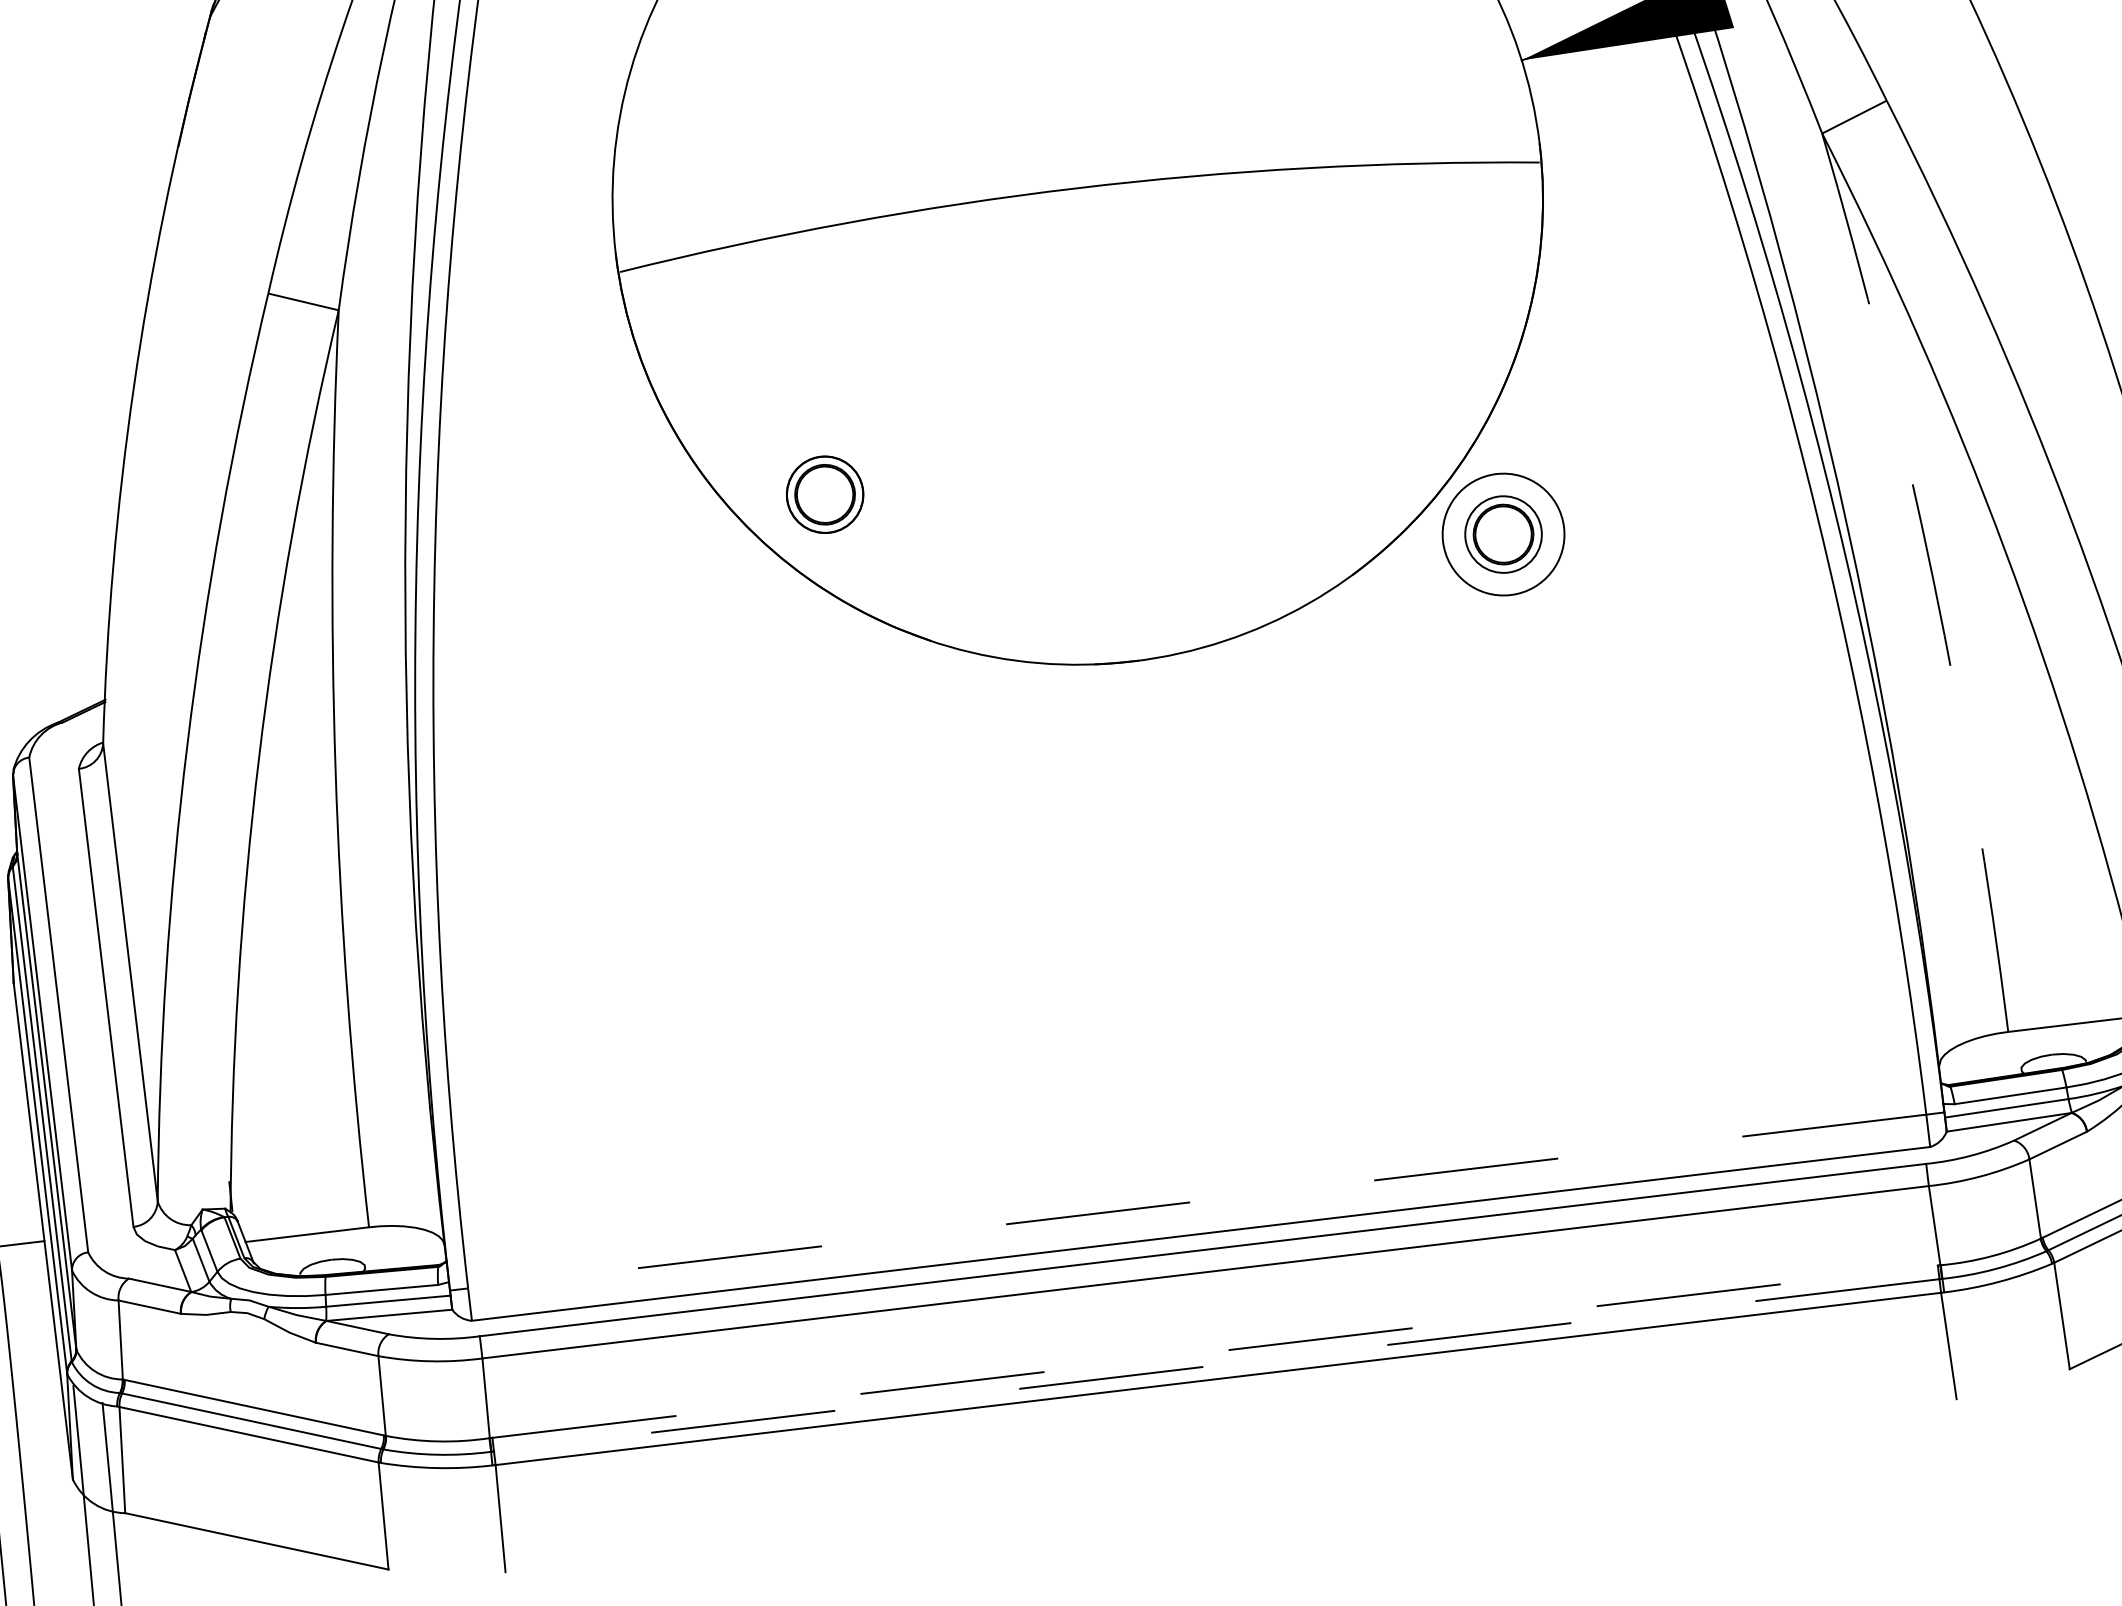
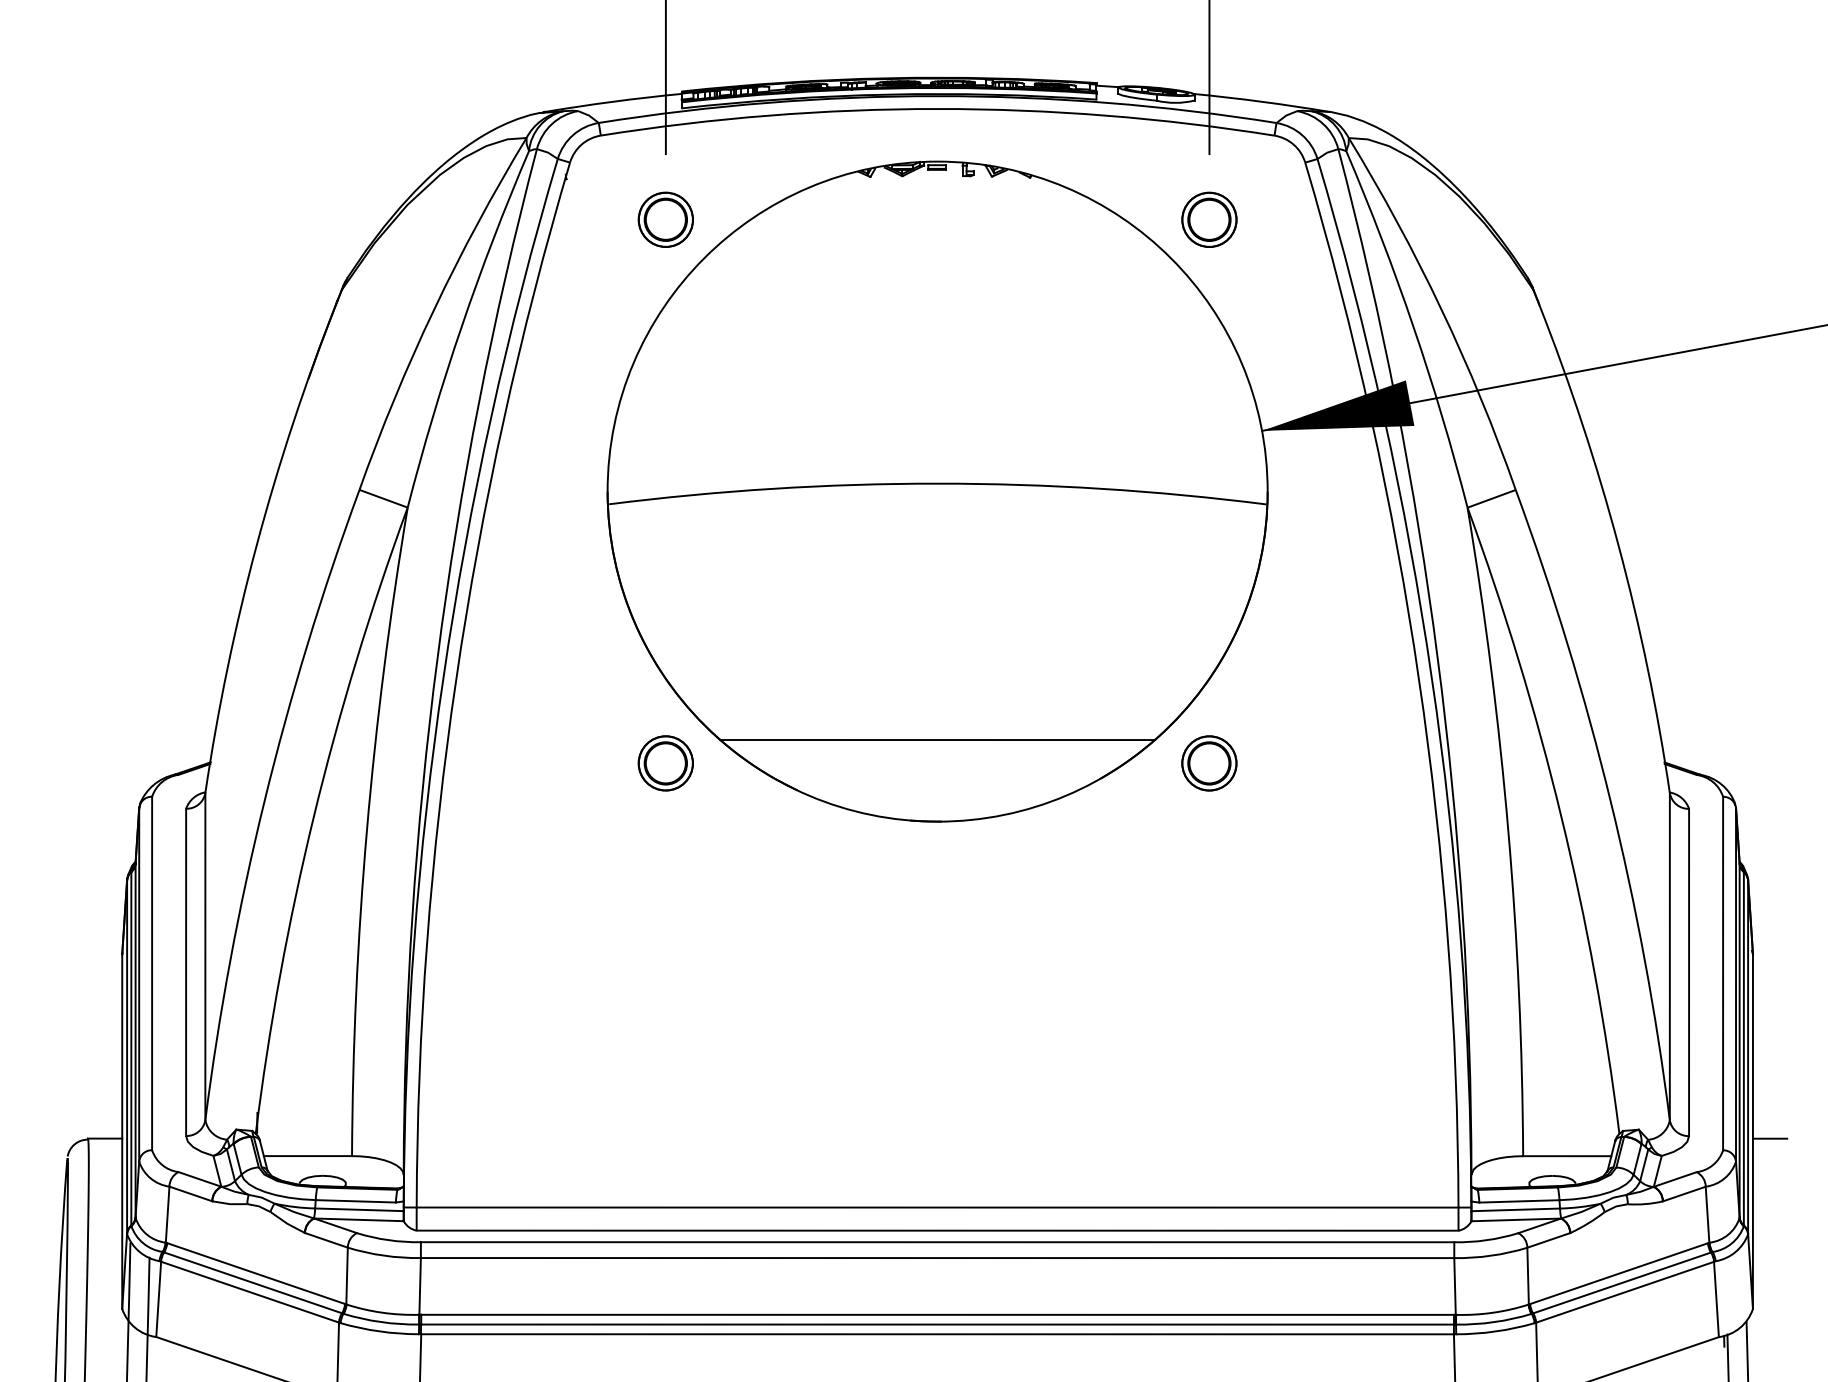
part: (824, 494) -> (665, 763), moved
circle: (1503, 534) -> (1209, 763), size x0.62
line: (1119, 547) -> (937, 740), added
arc: (1933, 578) -> (1508, 830), dashed -> solid
line: (1197, 1201) -> (937, 1207), dashed -> solid
line: (1216, 1351) -> (938, 1314), dashed -> solid
line: (1216, 1365) -> (937, 1324), dashed -> solid

